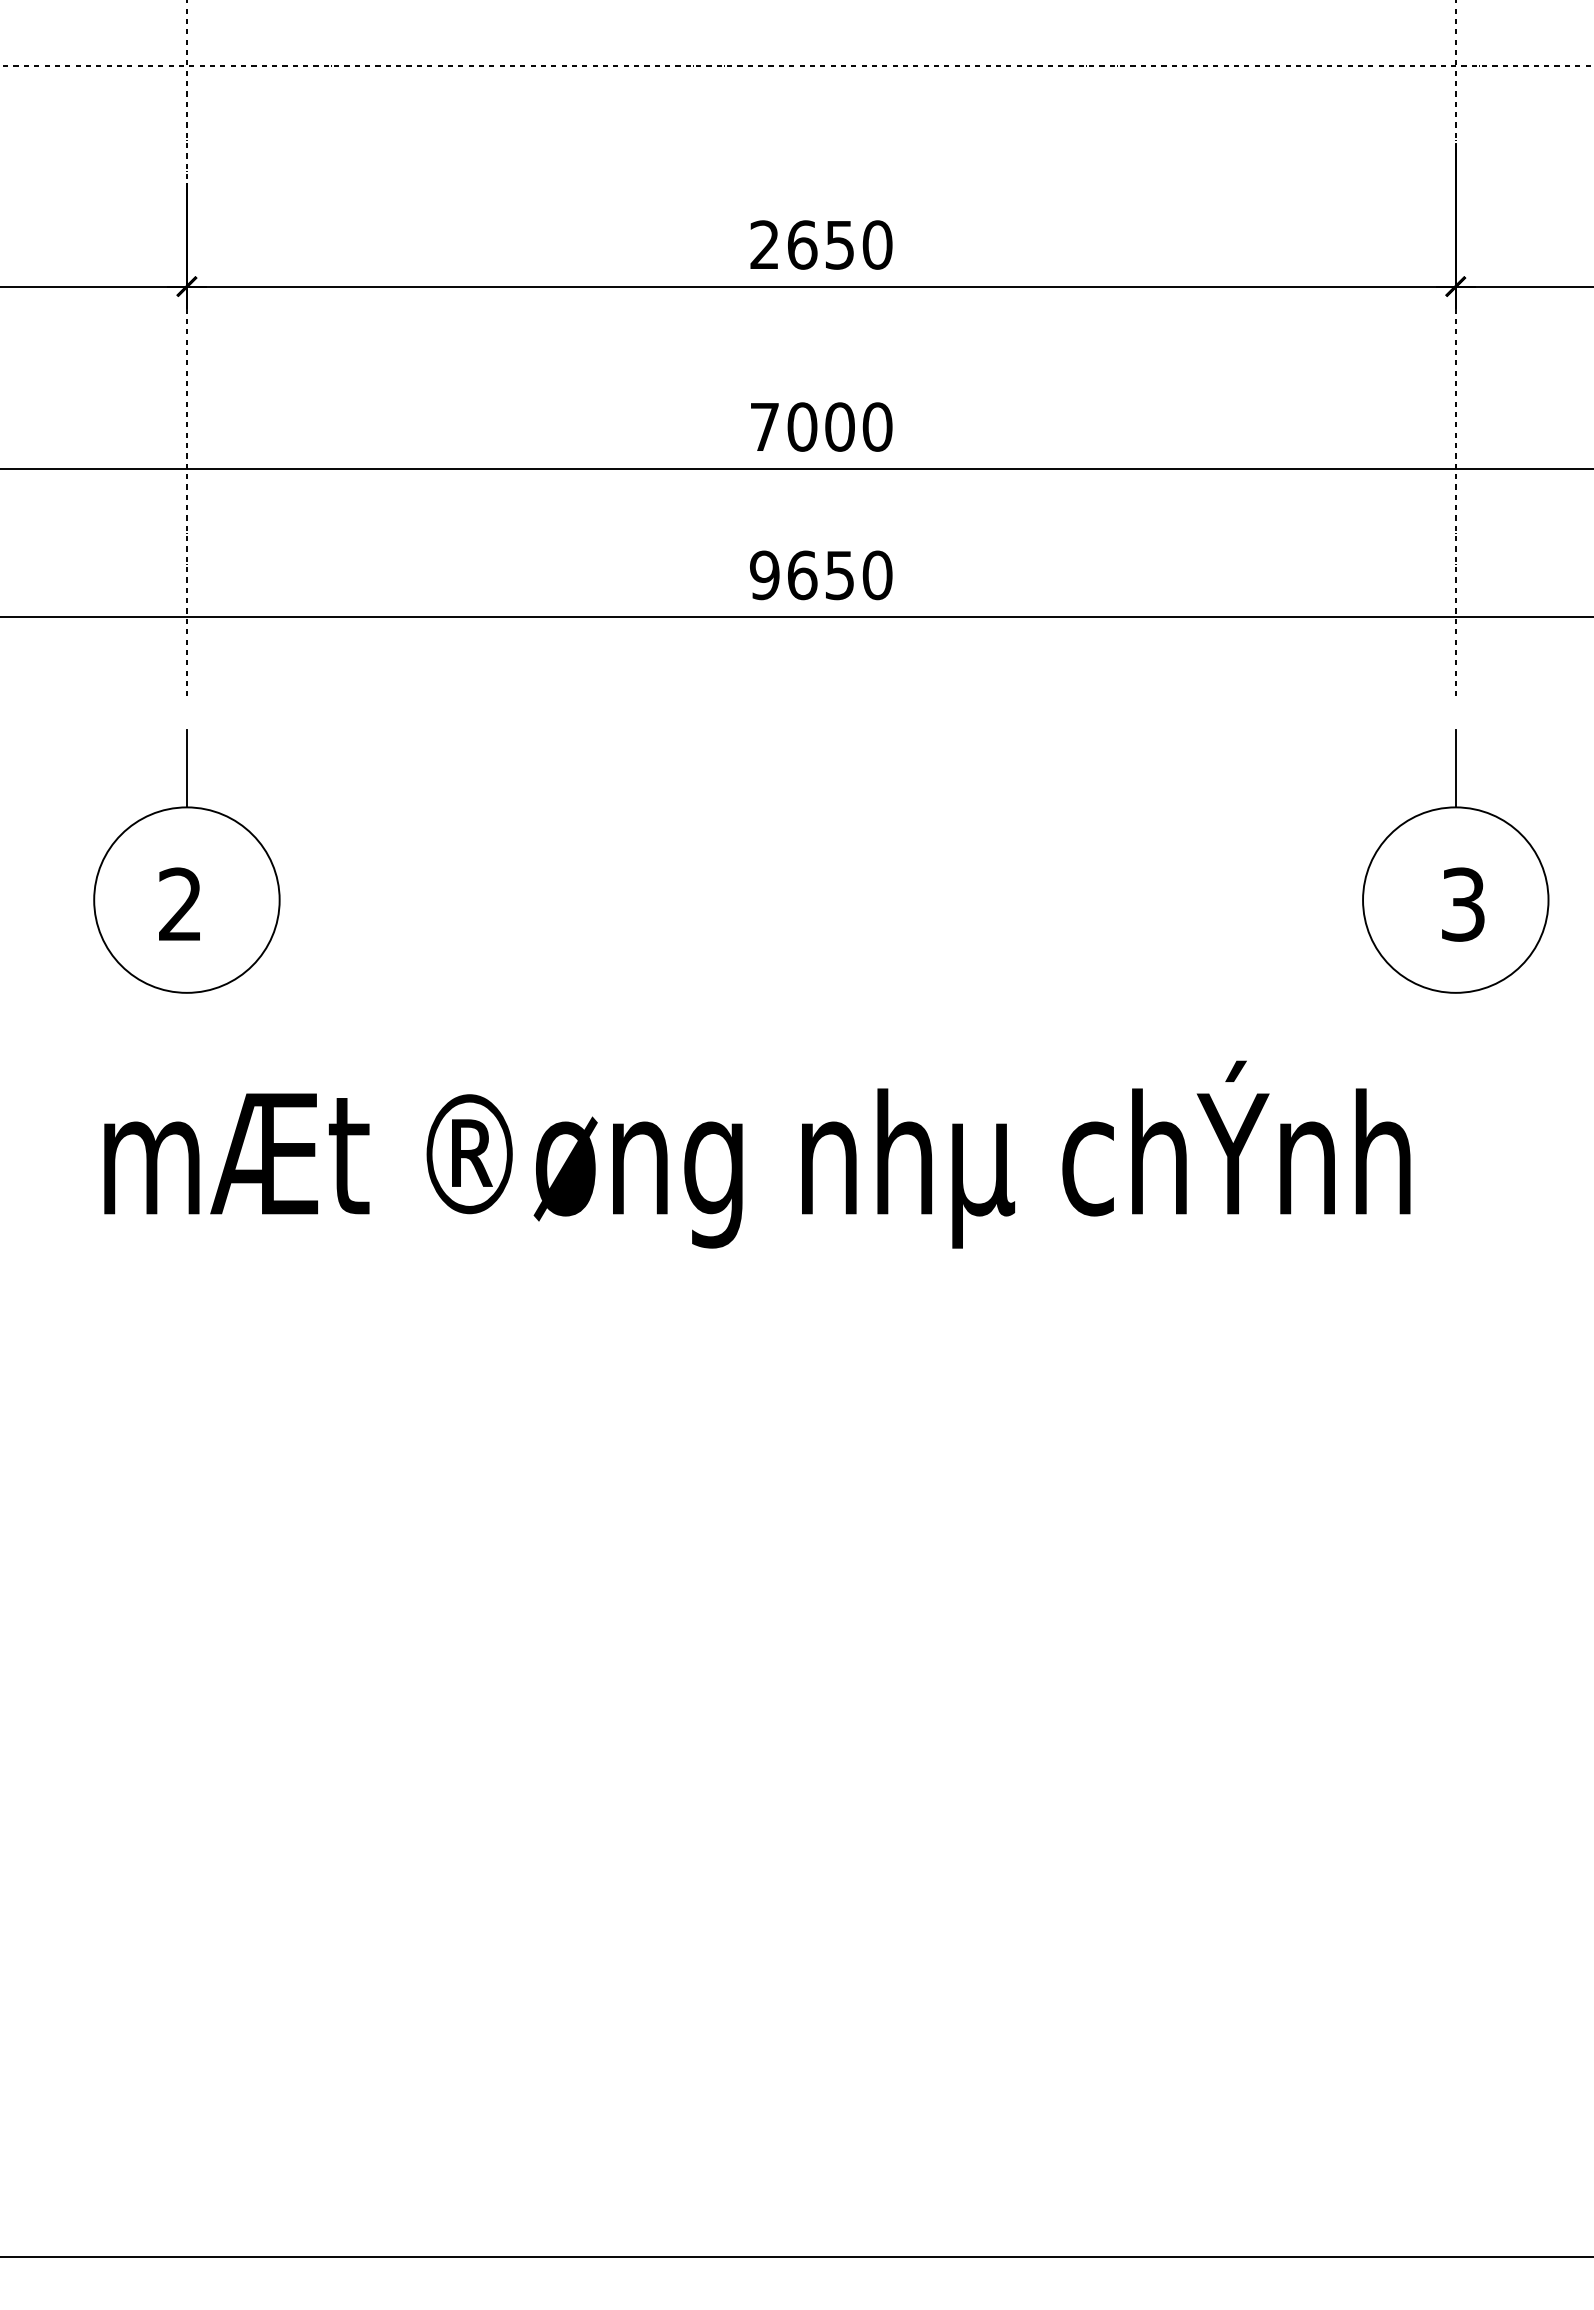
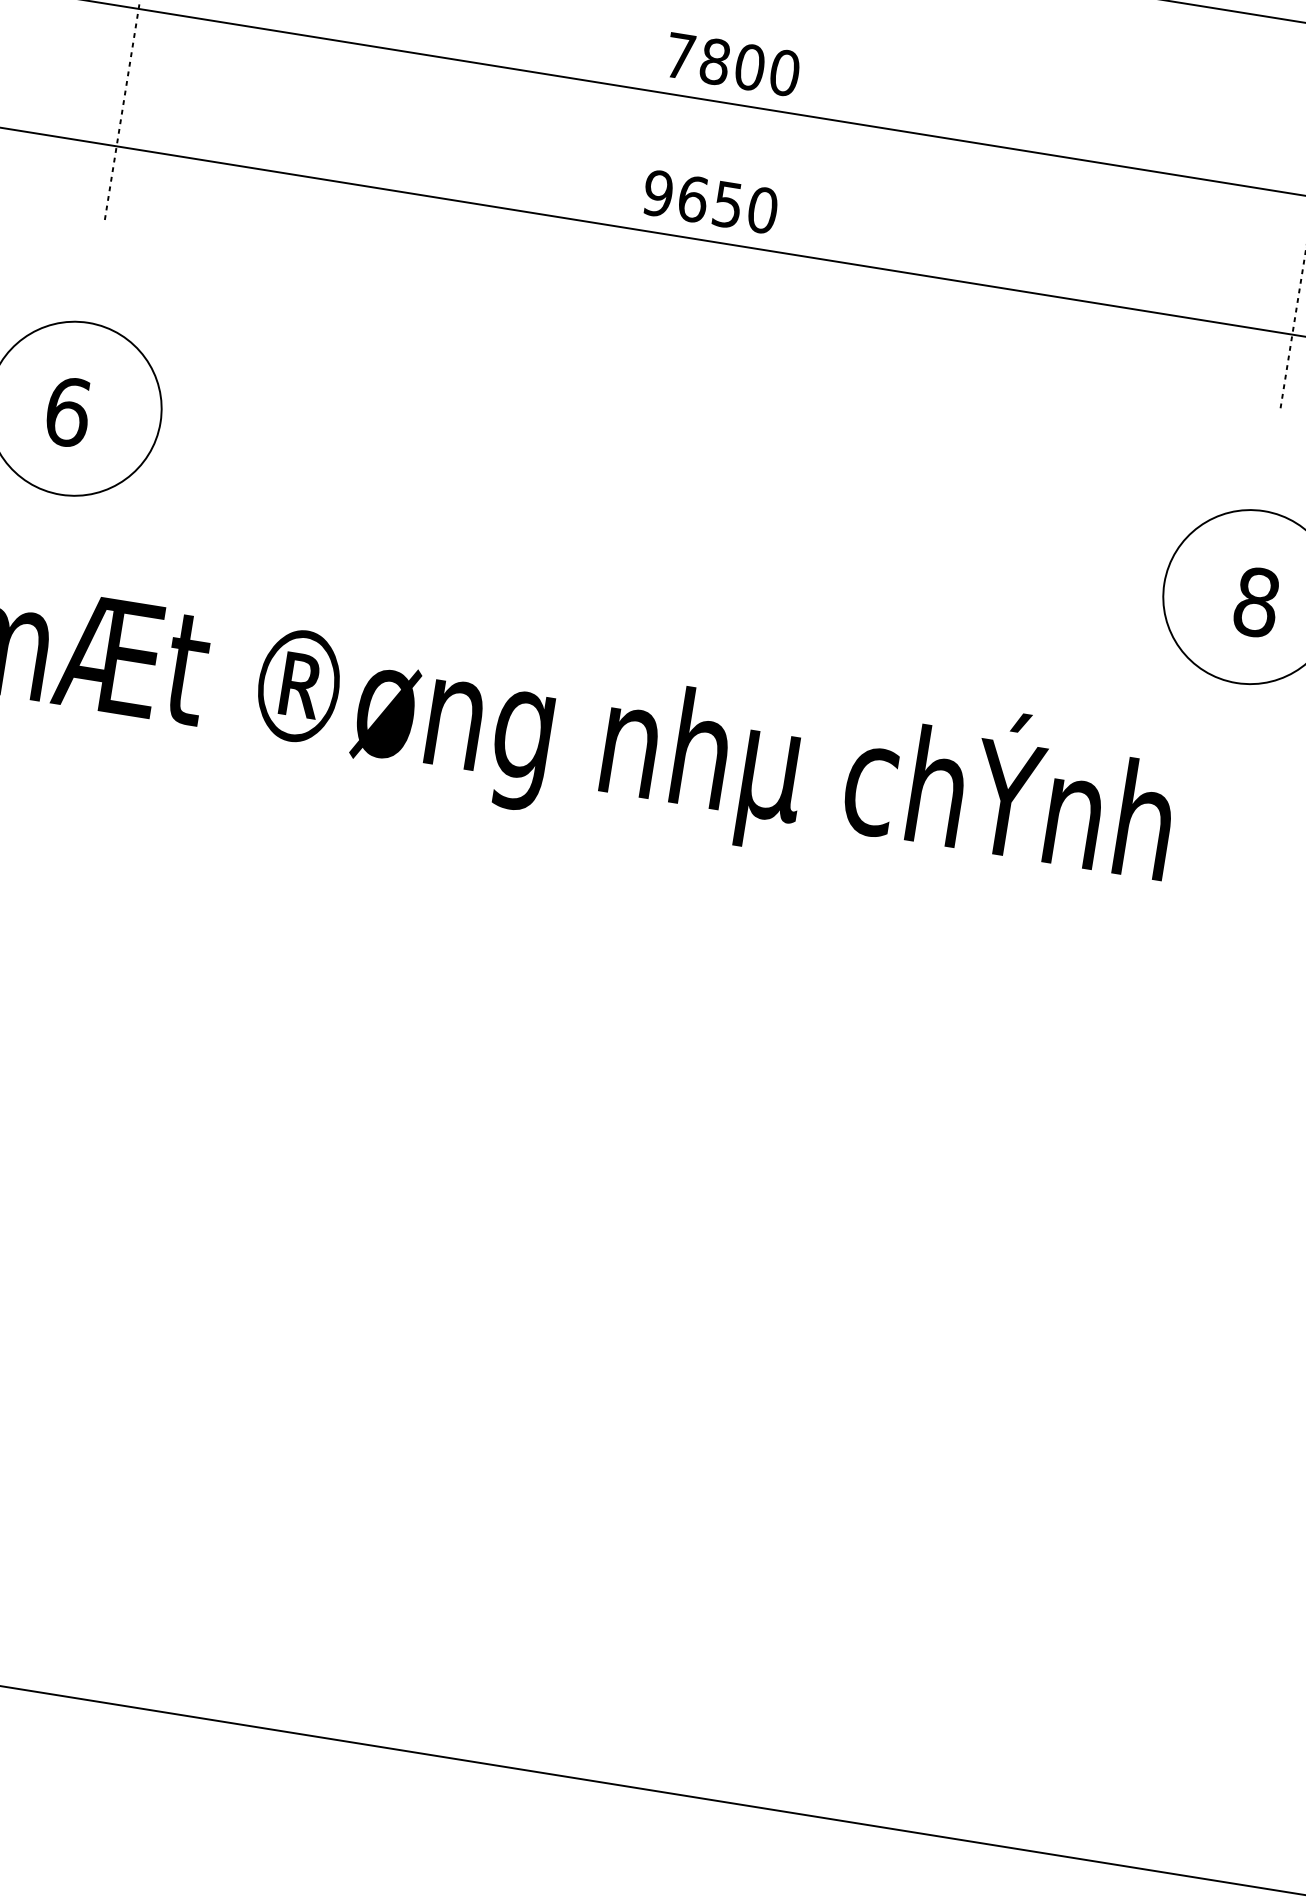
text: (802, 426) -> (715, 61), 7000 -> 7800
line: (186, 768) -> (93, 286), removed
line: (1455, 768) -> (1269, 475), removed
text: (180, 904) -> (68, 411), 2 -> 6
text: (1463, 904) -> (1256, 602), 3 -> 8

